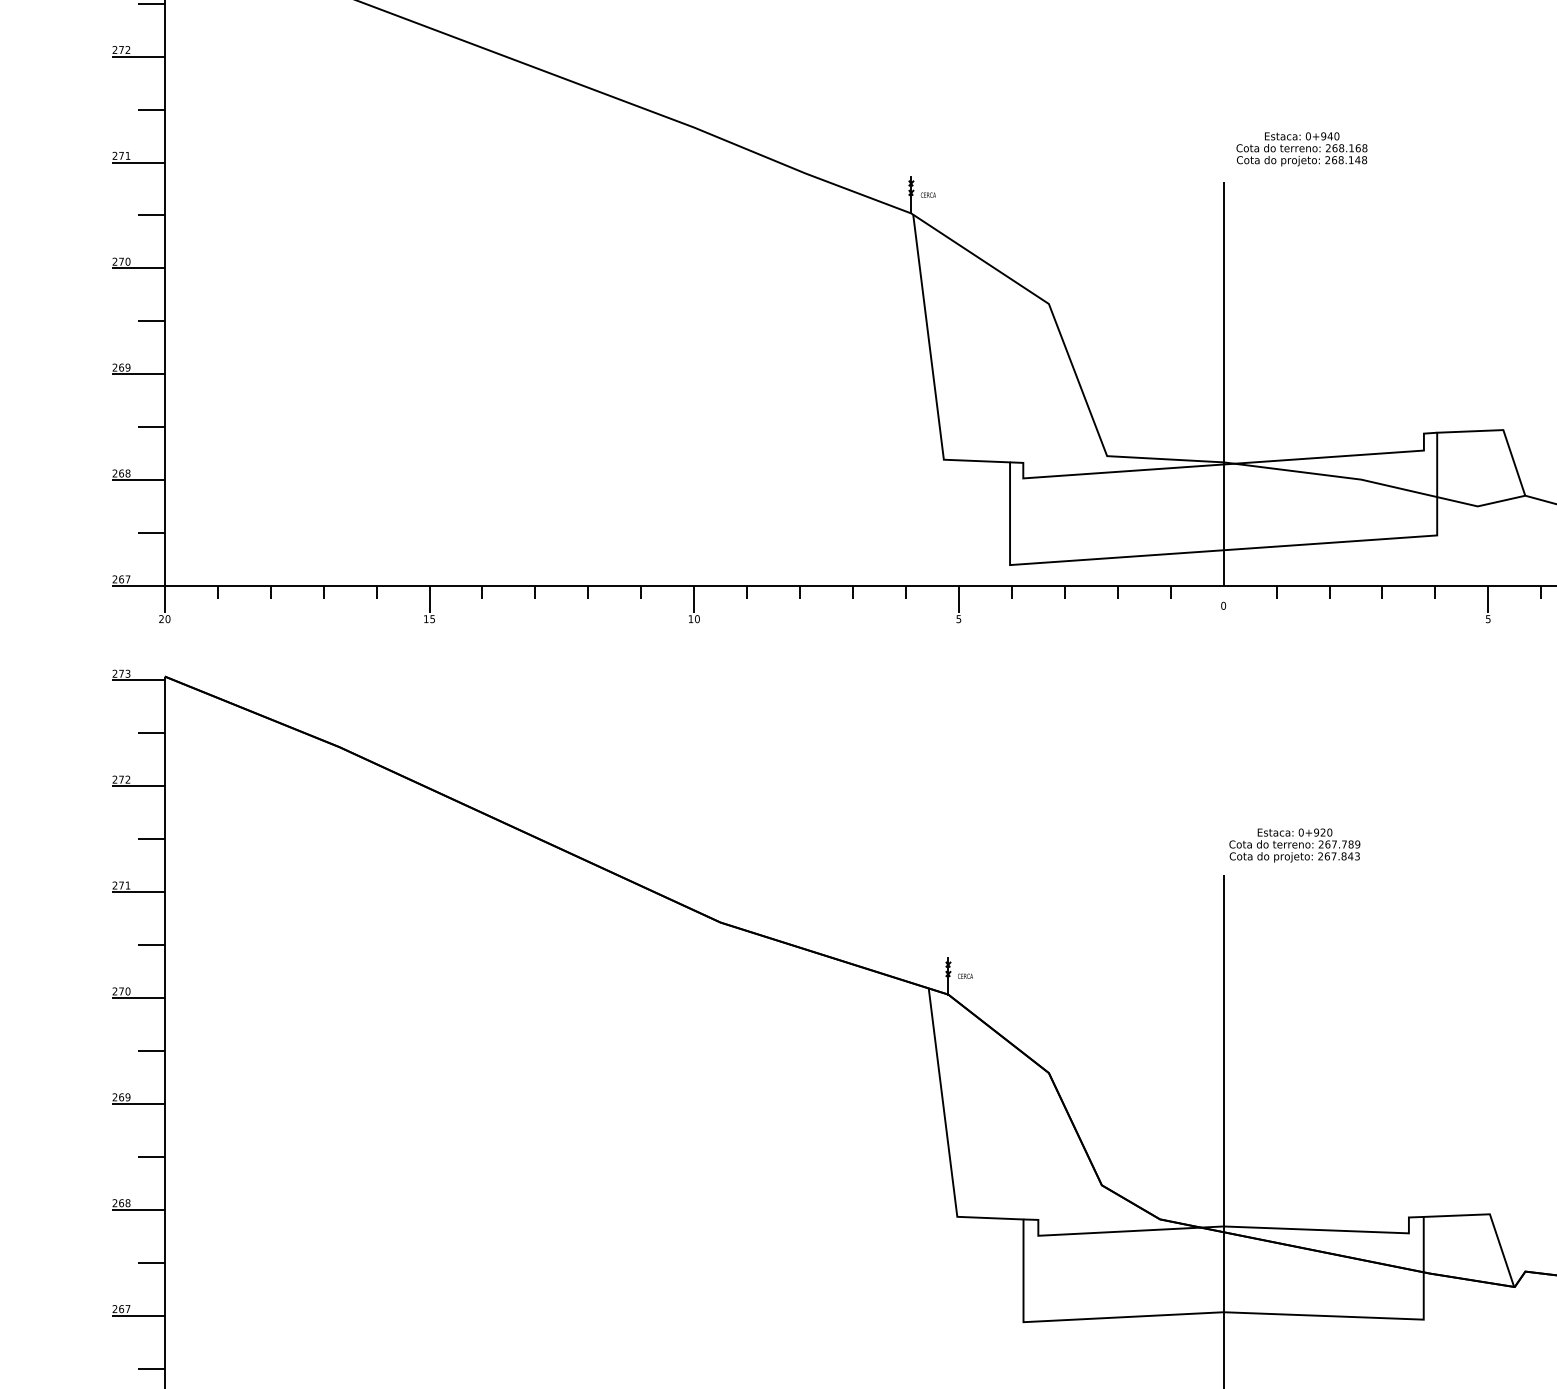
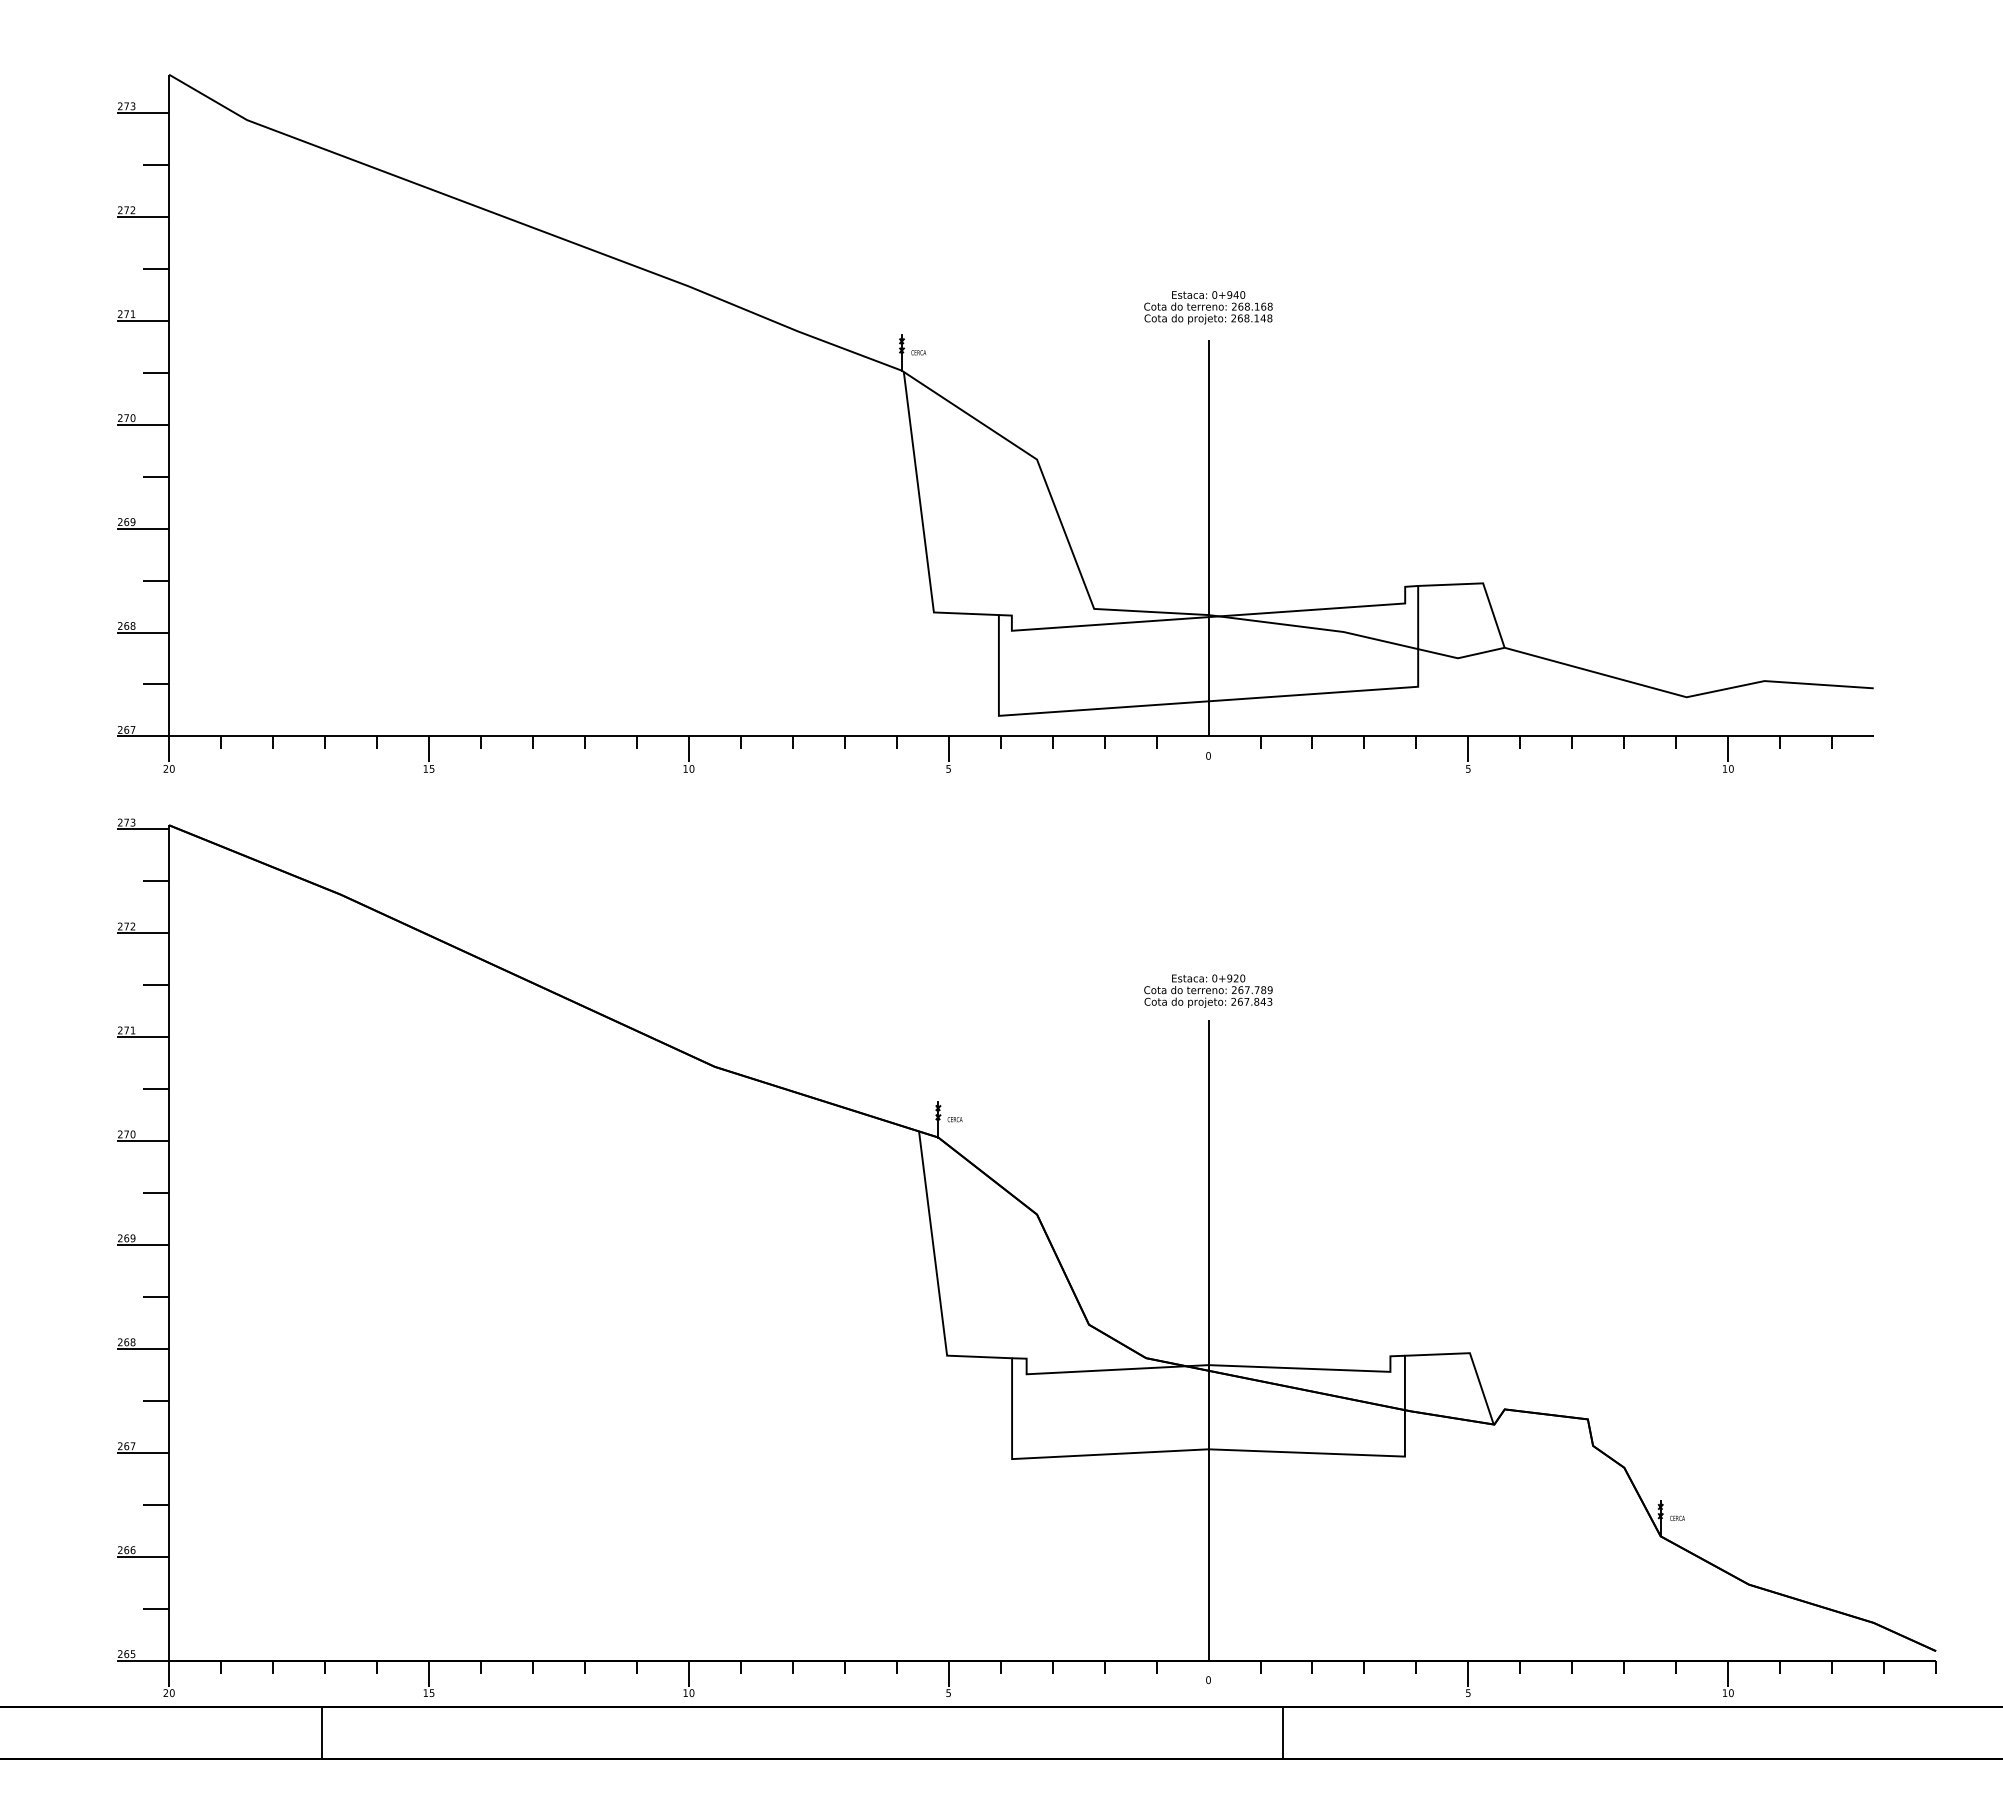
text: (1302, 149) -> (1208, 307), moved
text: (1294, 844) -> (1208, 990), moved

